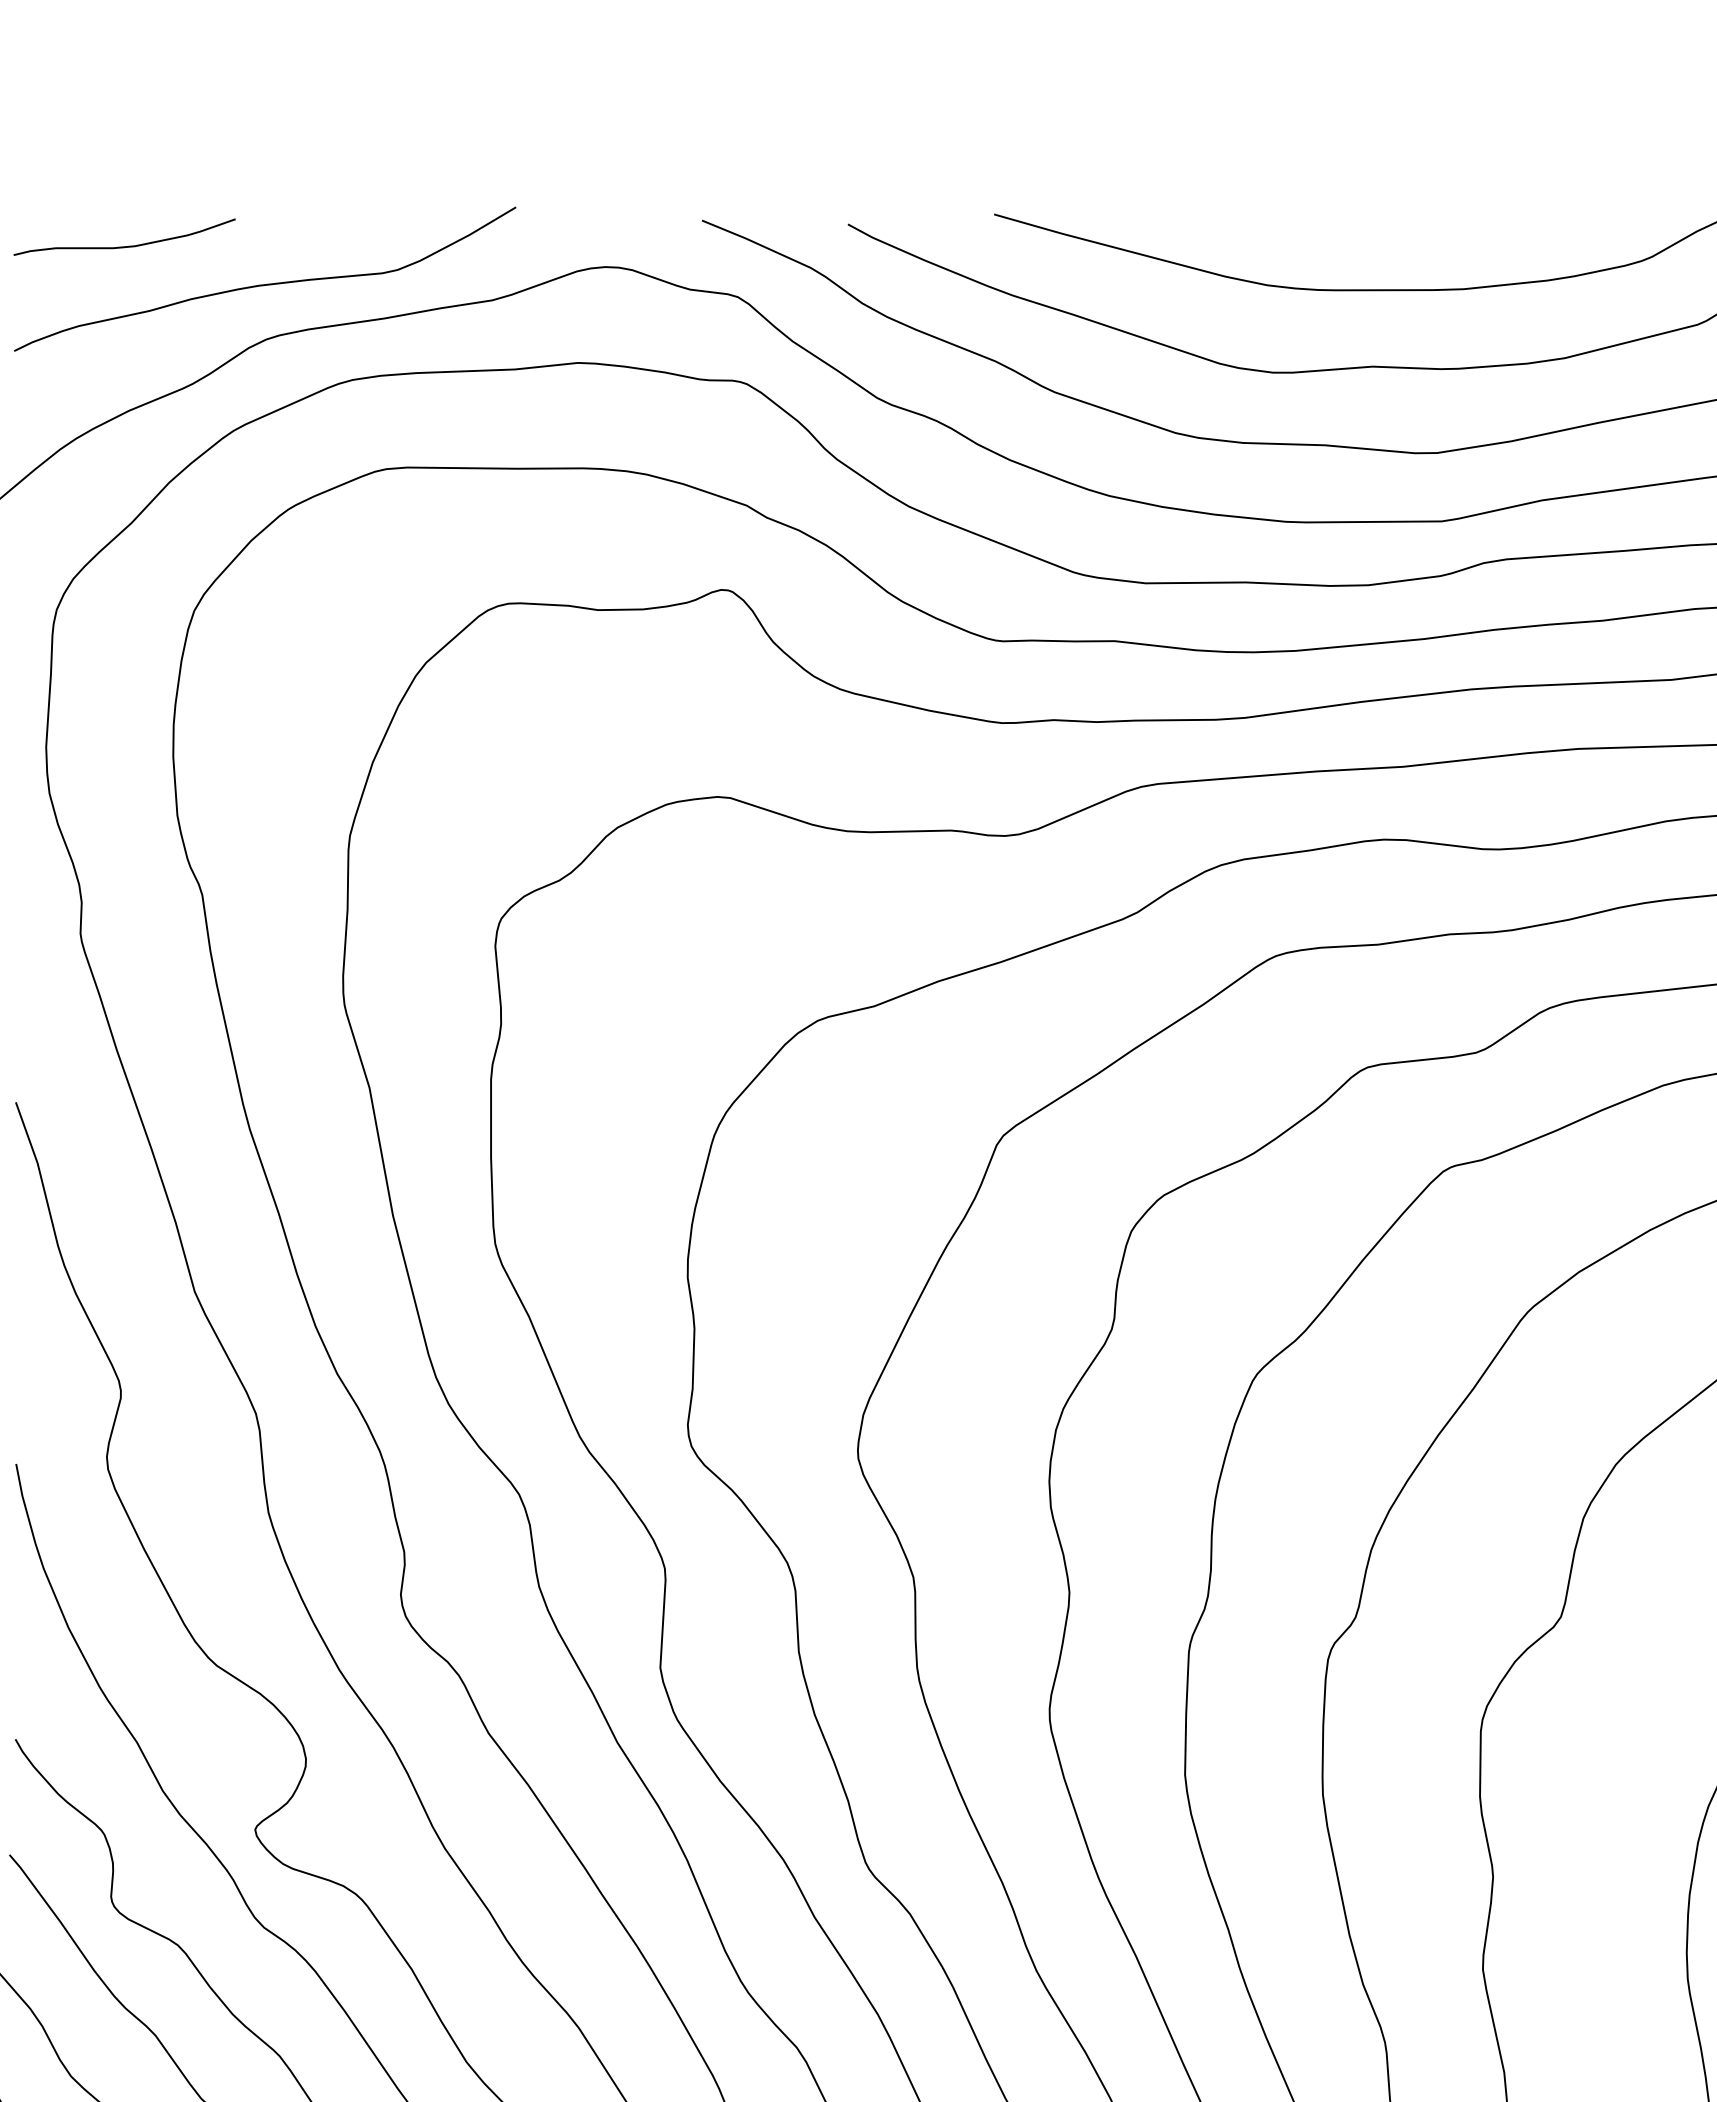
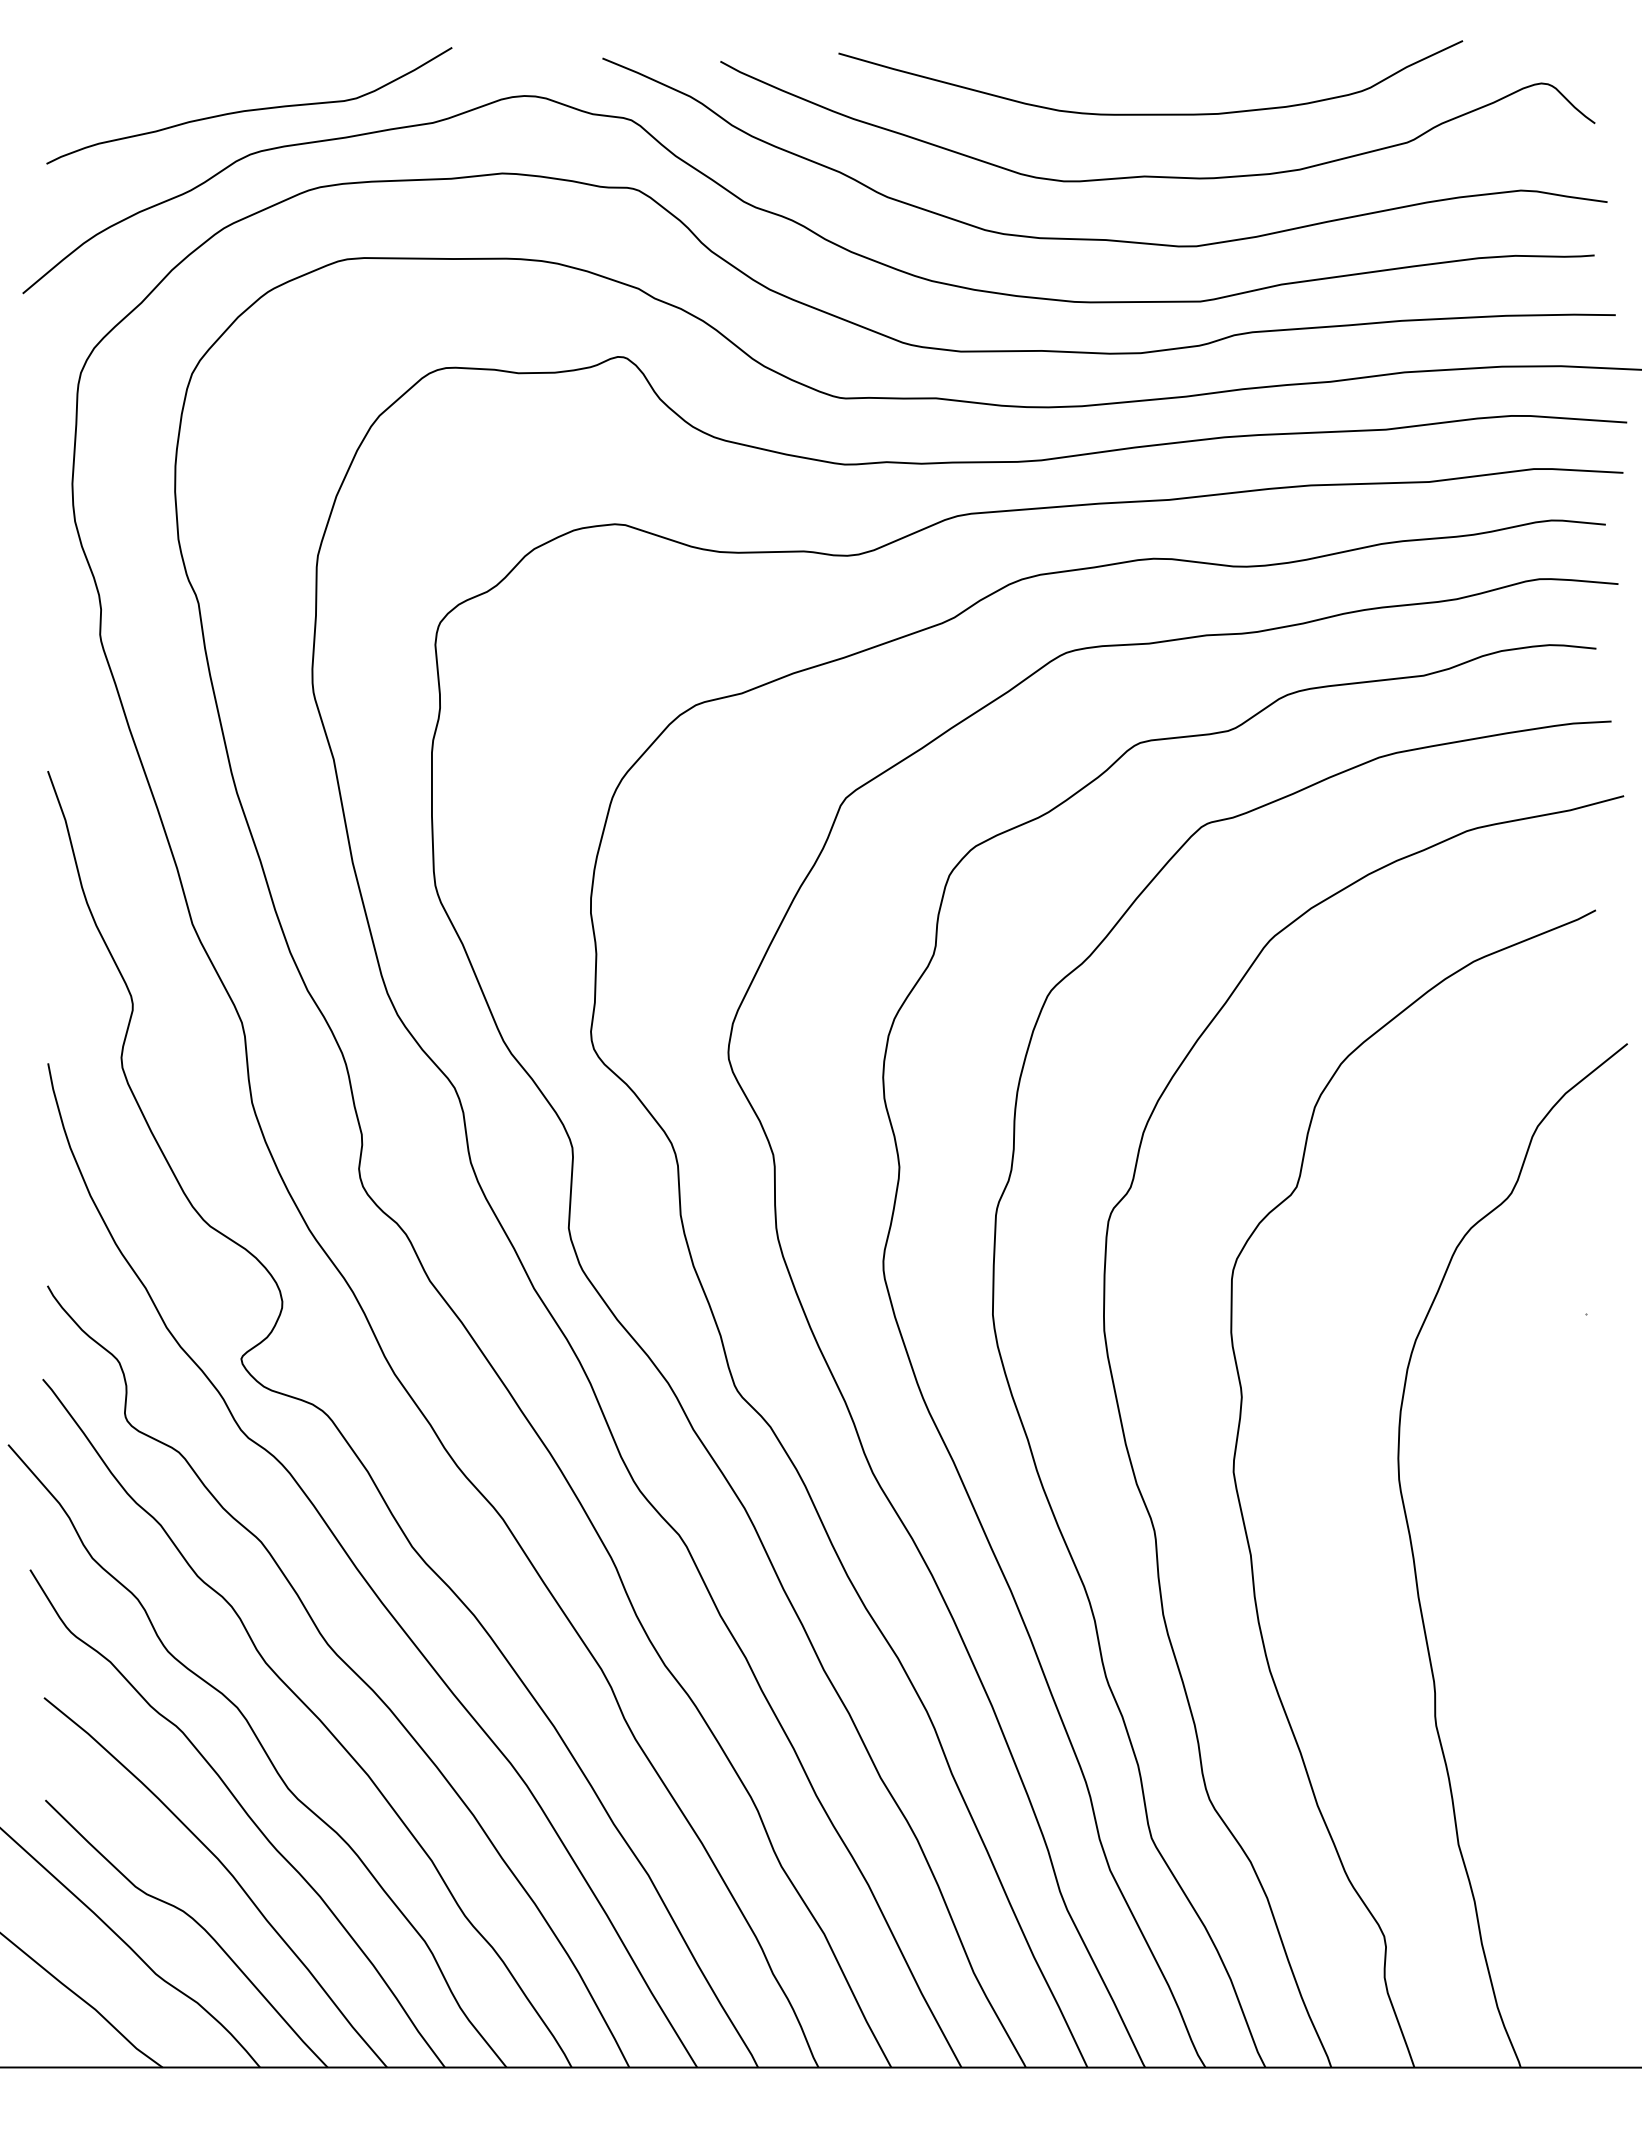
curve: (126, 245) -> (137, 78), removed

